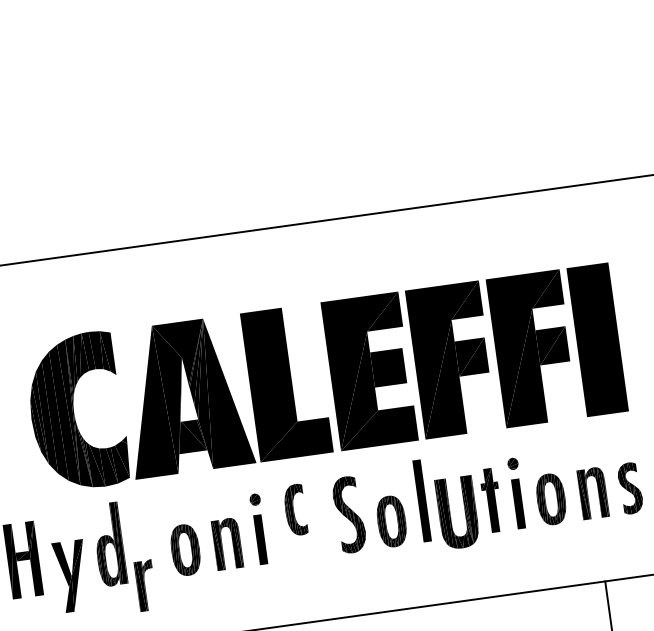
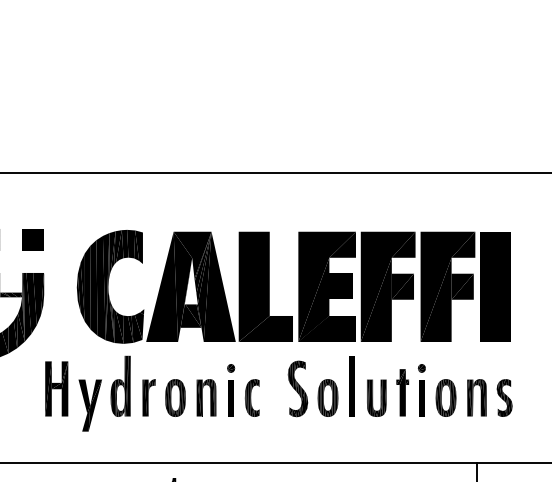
part: (294, 509) -> (251, 397), moved
part: (457, 511) -> (376, 397), size x0.71
part: (144, 585) -> (148, 397), moved

